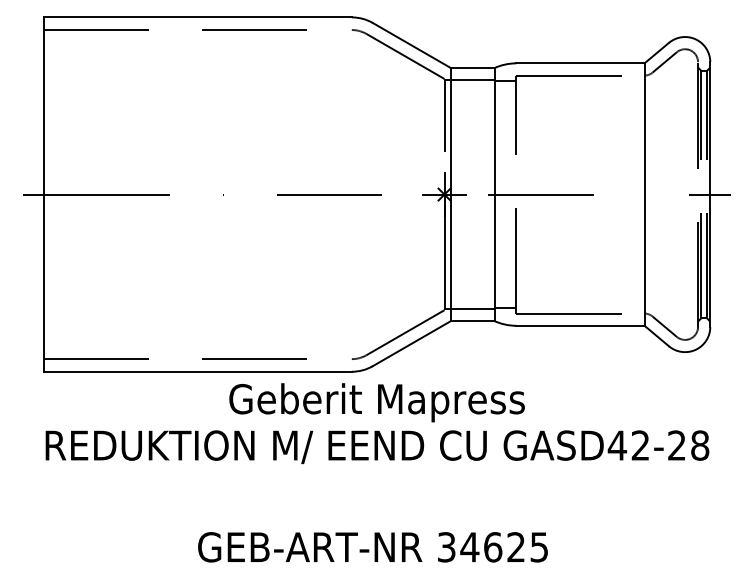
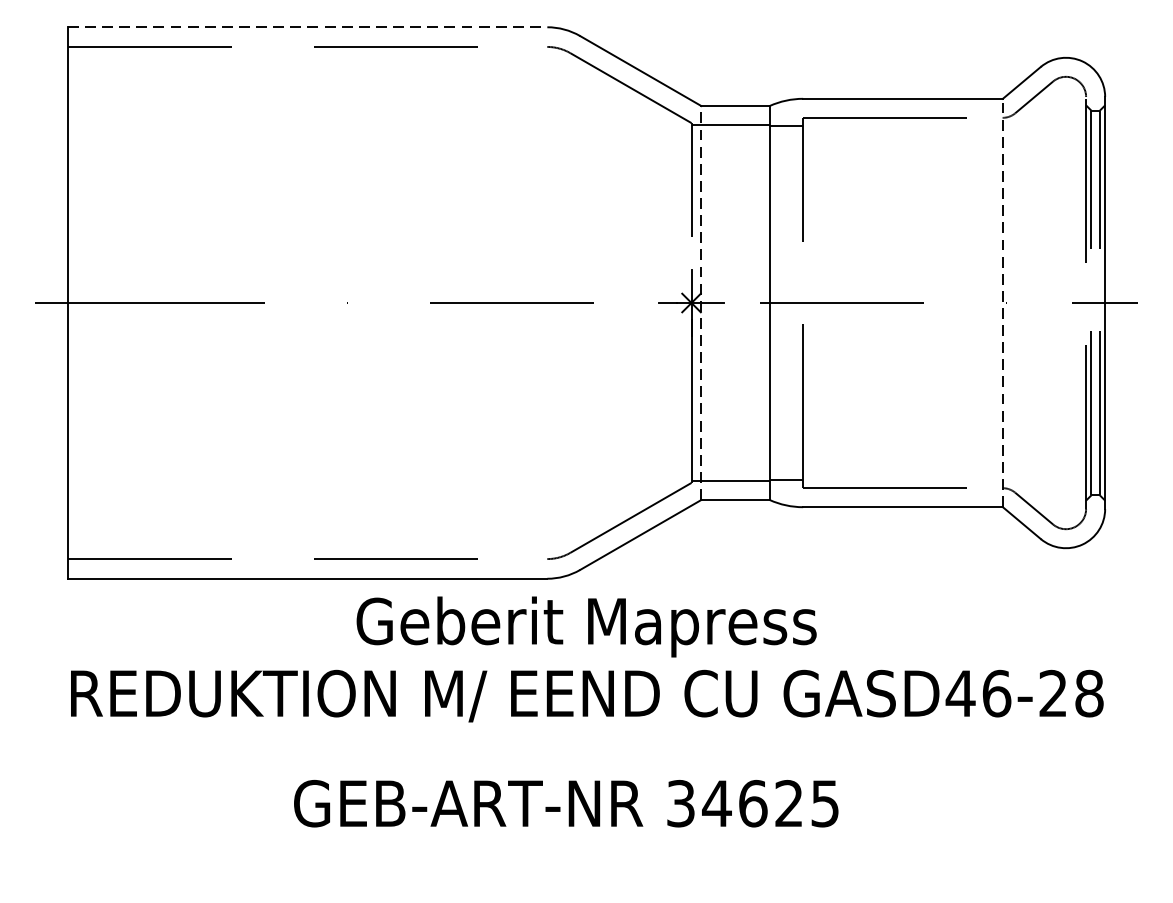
line: (198, 17) -> (308, 27), solid -> dashed
line: (450, 194) -> (700, 302), solid -> dashed
line: (644, 194) -> (1002, 302), solid -> dashed
text: (640, 445) -> (996, 693), GASD42-28 -> GASD46-28
text: (372, 547) -> (565, 803), moved

